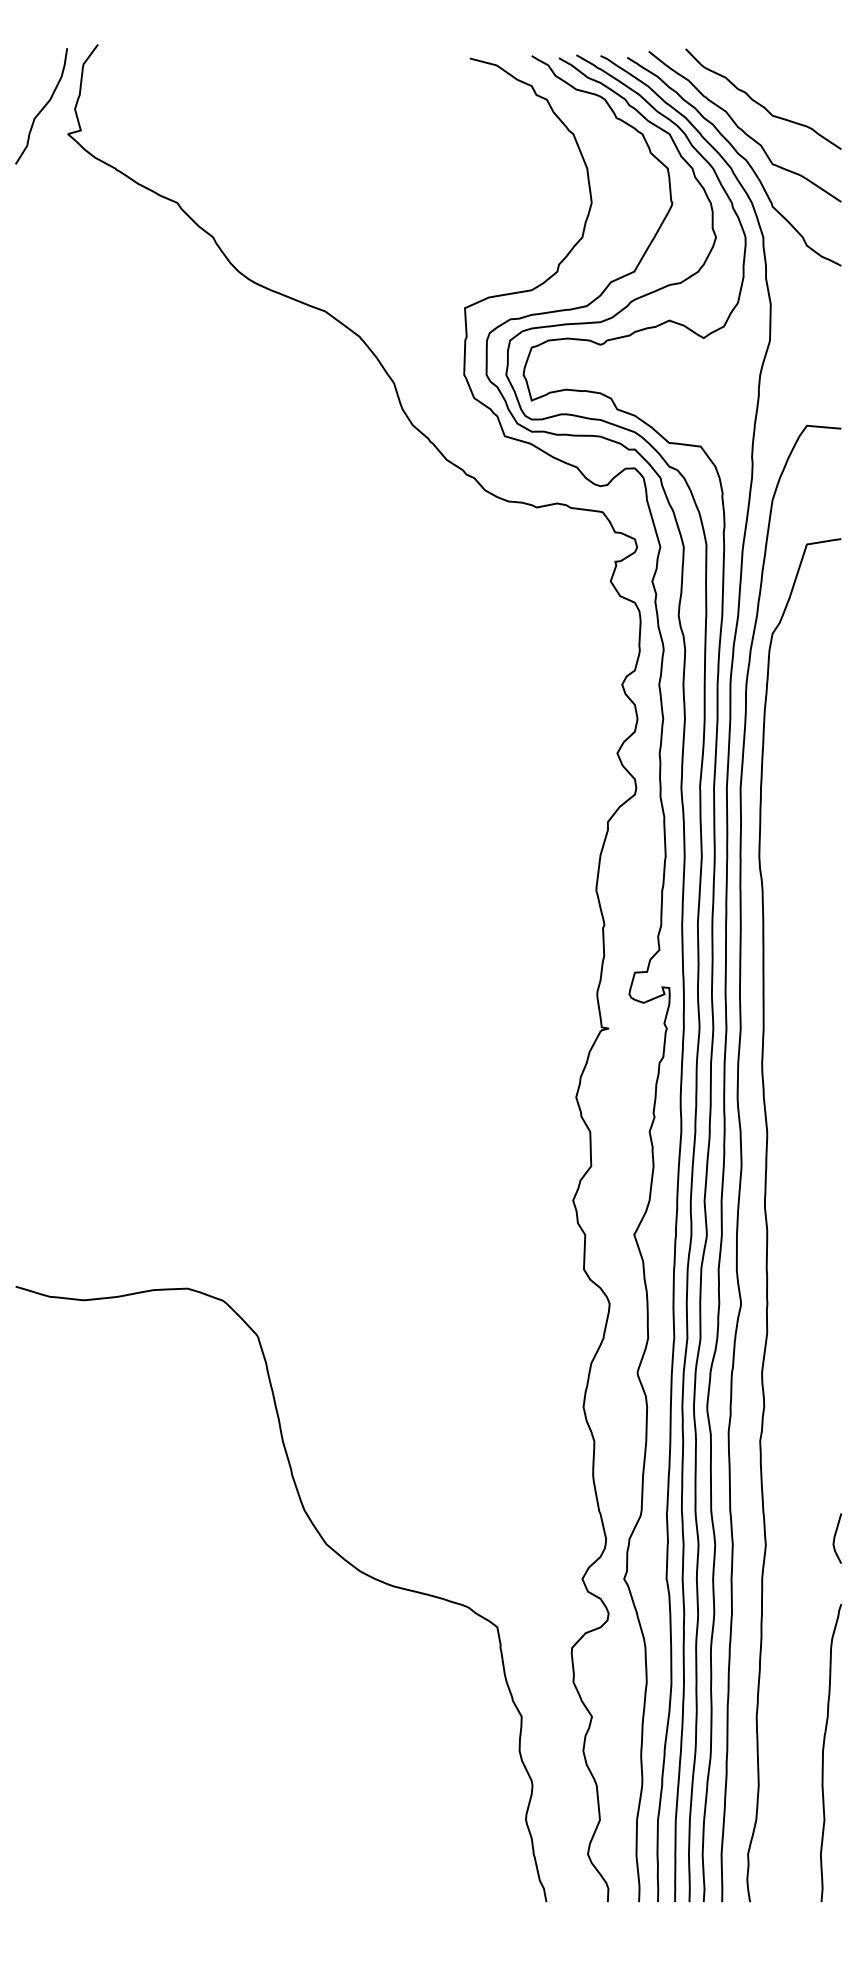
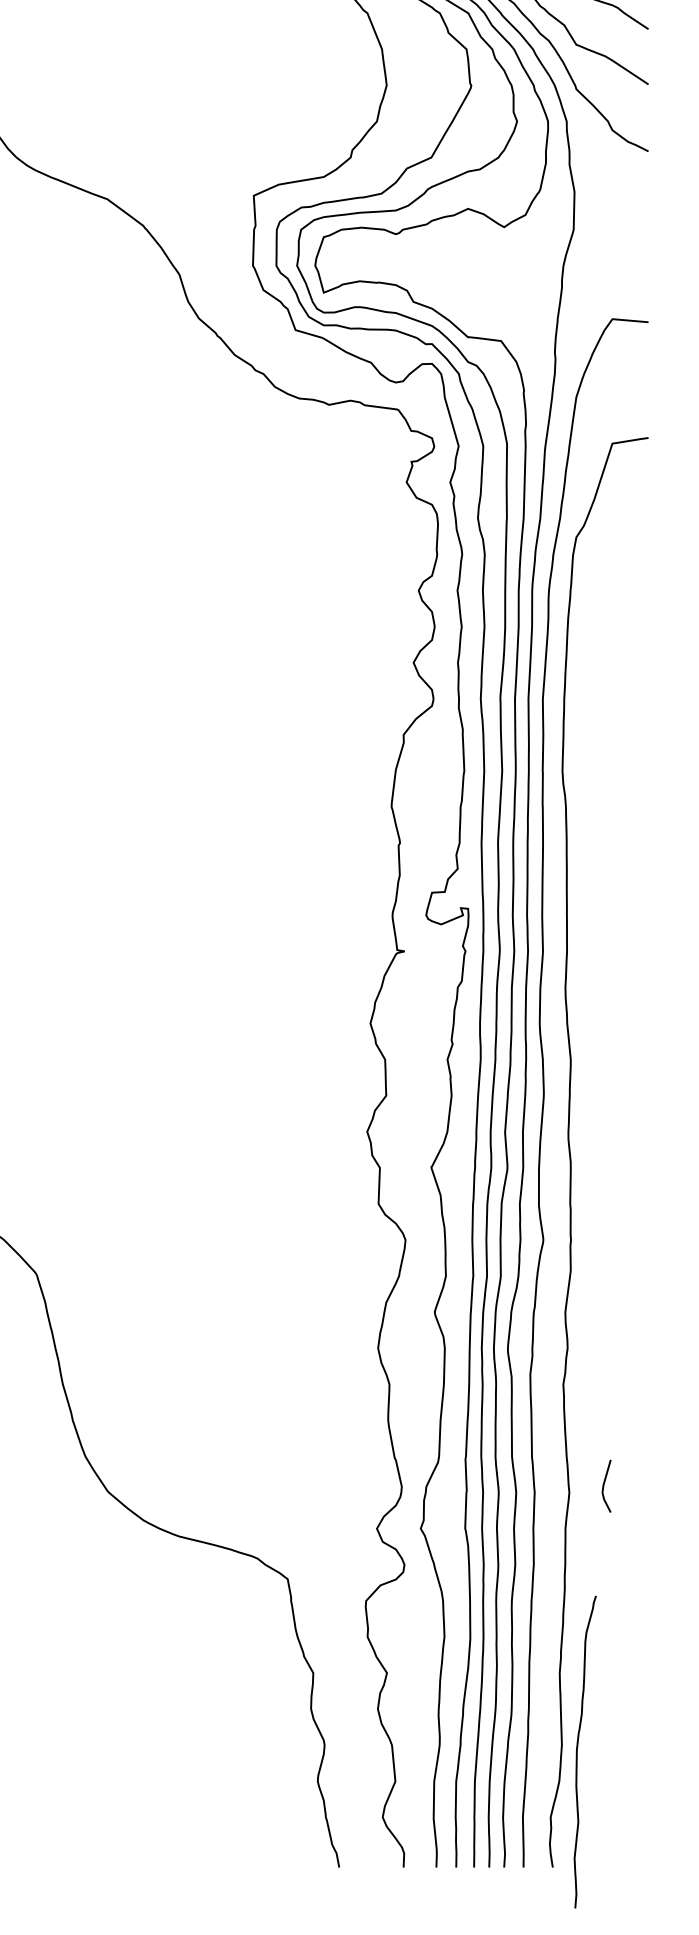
line: (835, 1538) -> (604, 1486), moved
curve: (823, 1753) -> (577, 1752), moved

